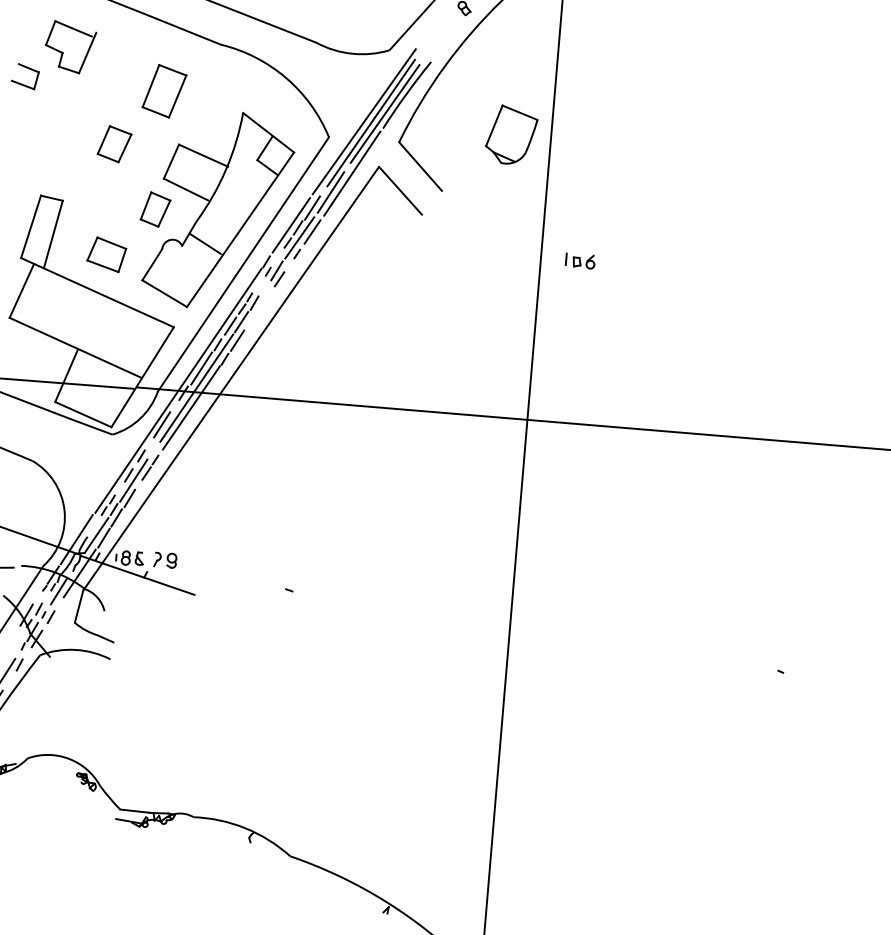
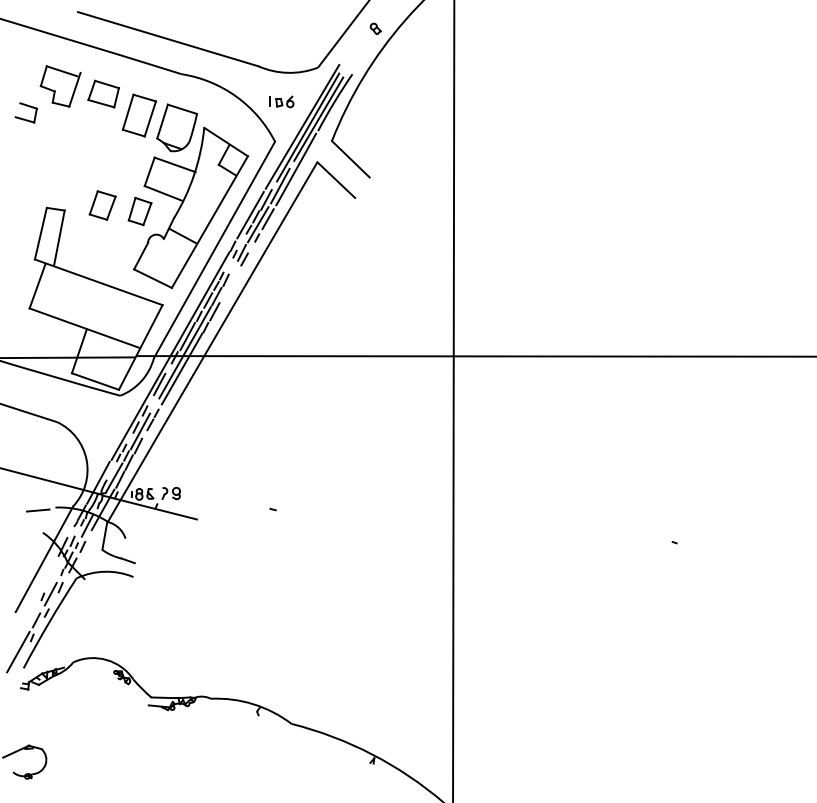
part: (510, 134) -> (176, 127), moved
part: (114, 144) -> (102, 205), moved
part: (106, 253) -> (103, 93), moved
part: (579, 260) -> (281, 101), moved

